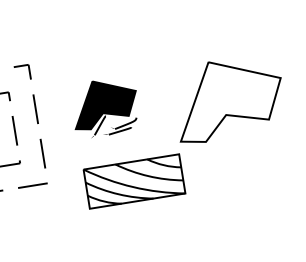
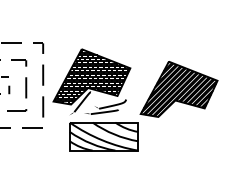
hatch: (229, 97) -> (179, 88), added
part: (104, 107) -> (91, 81), size x1.67

